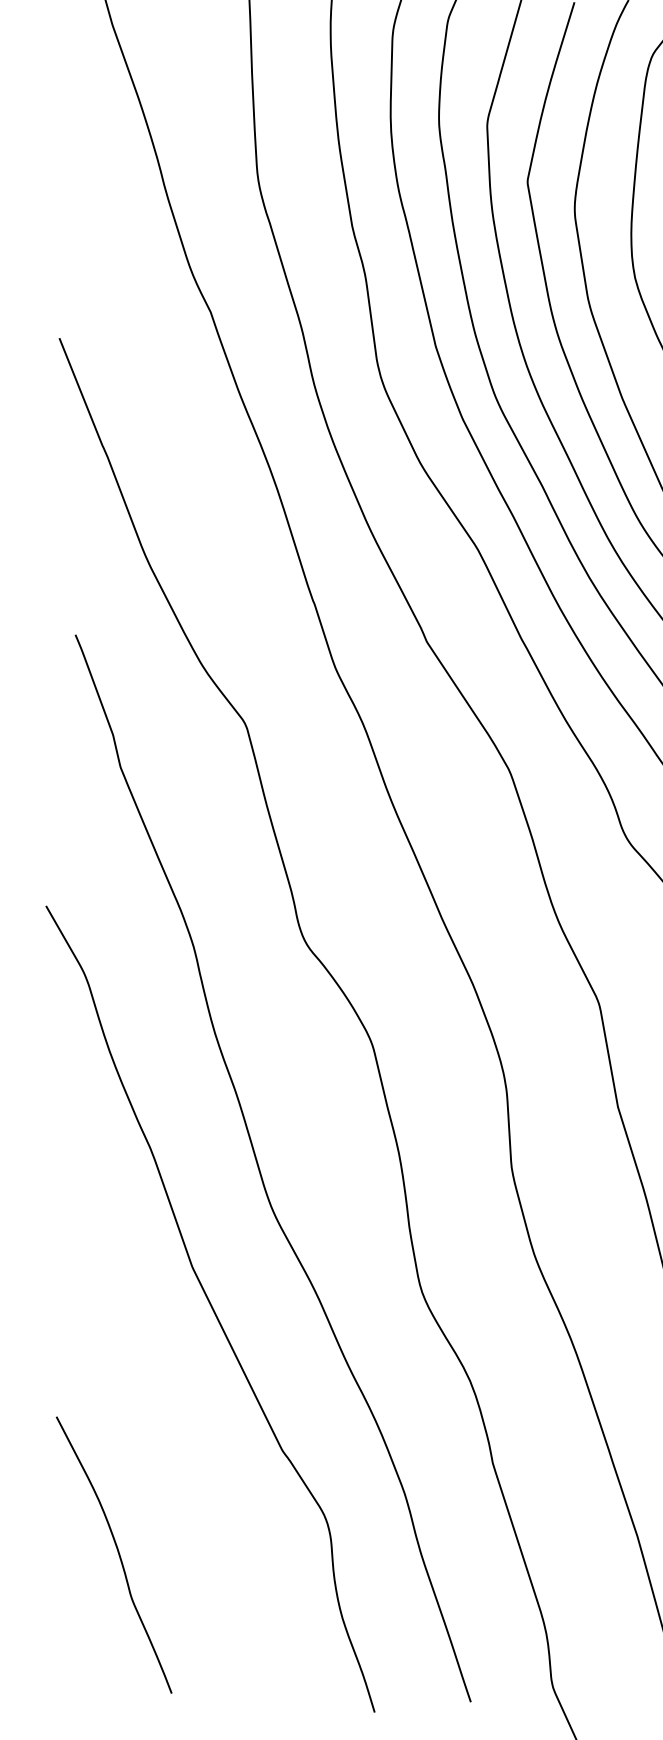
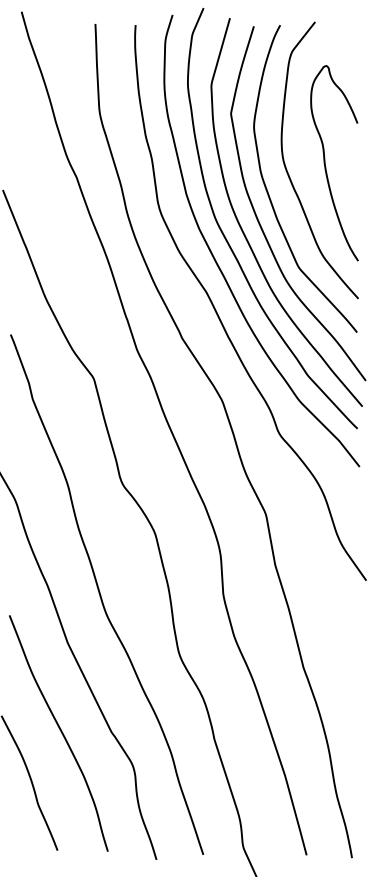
curve: (177, 1449) -> (60, 731), added

